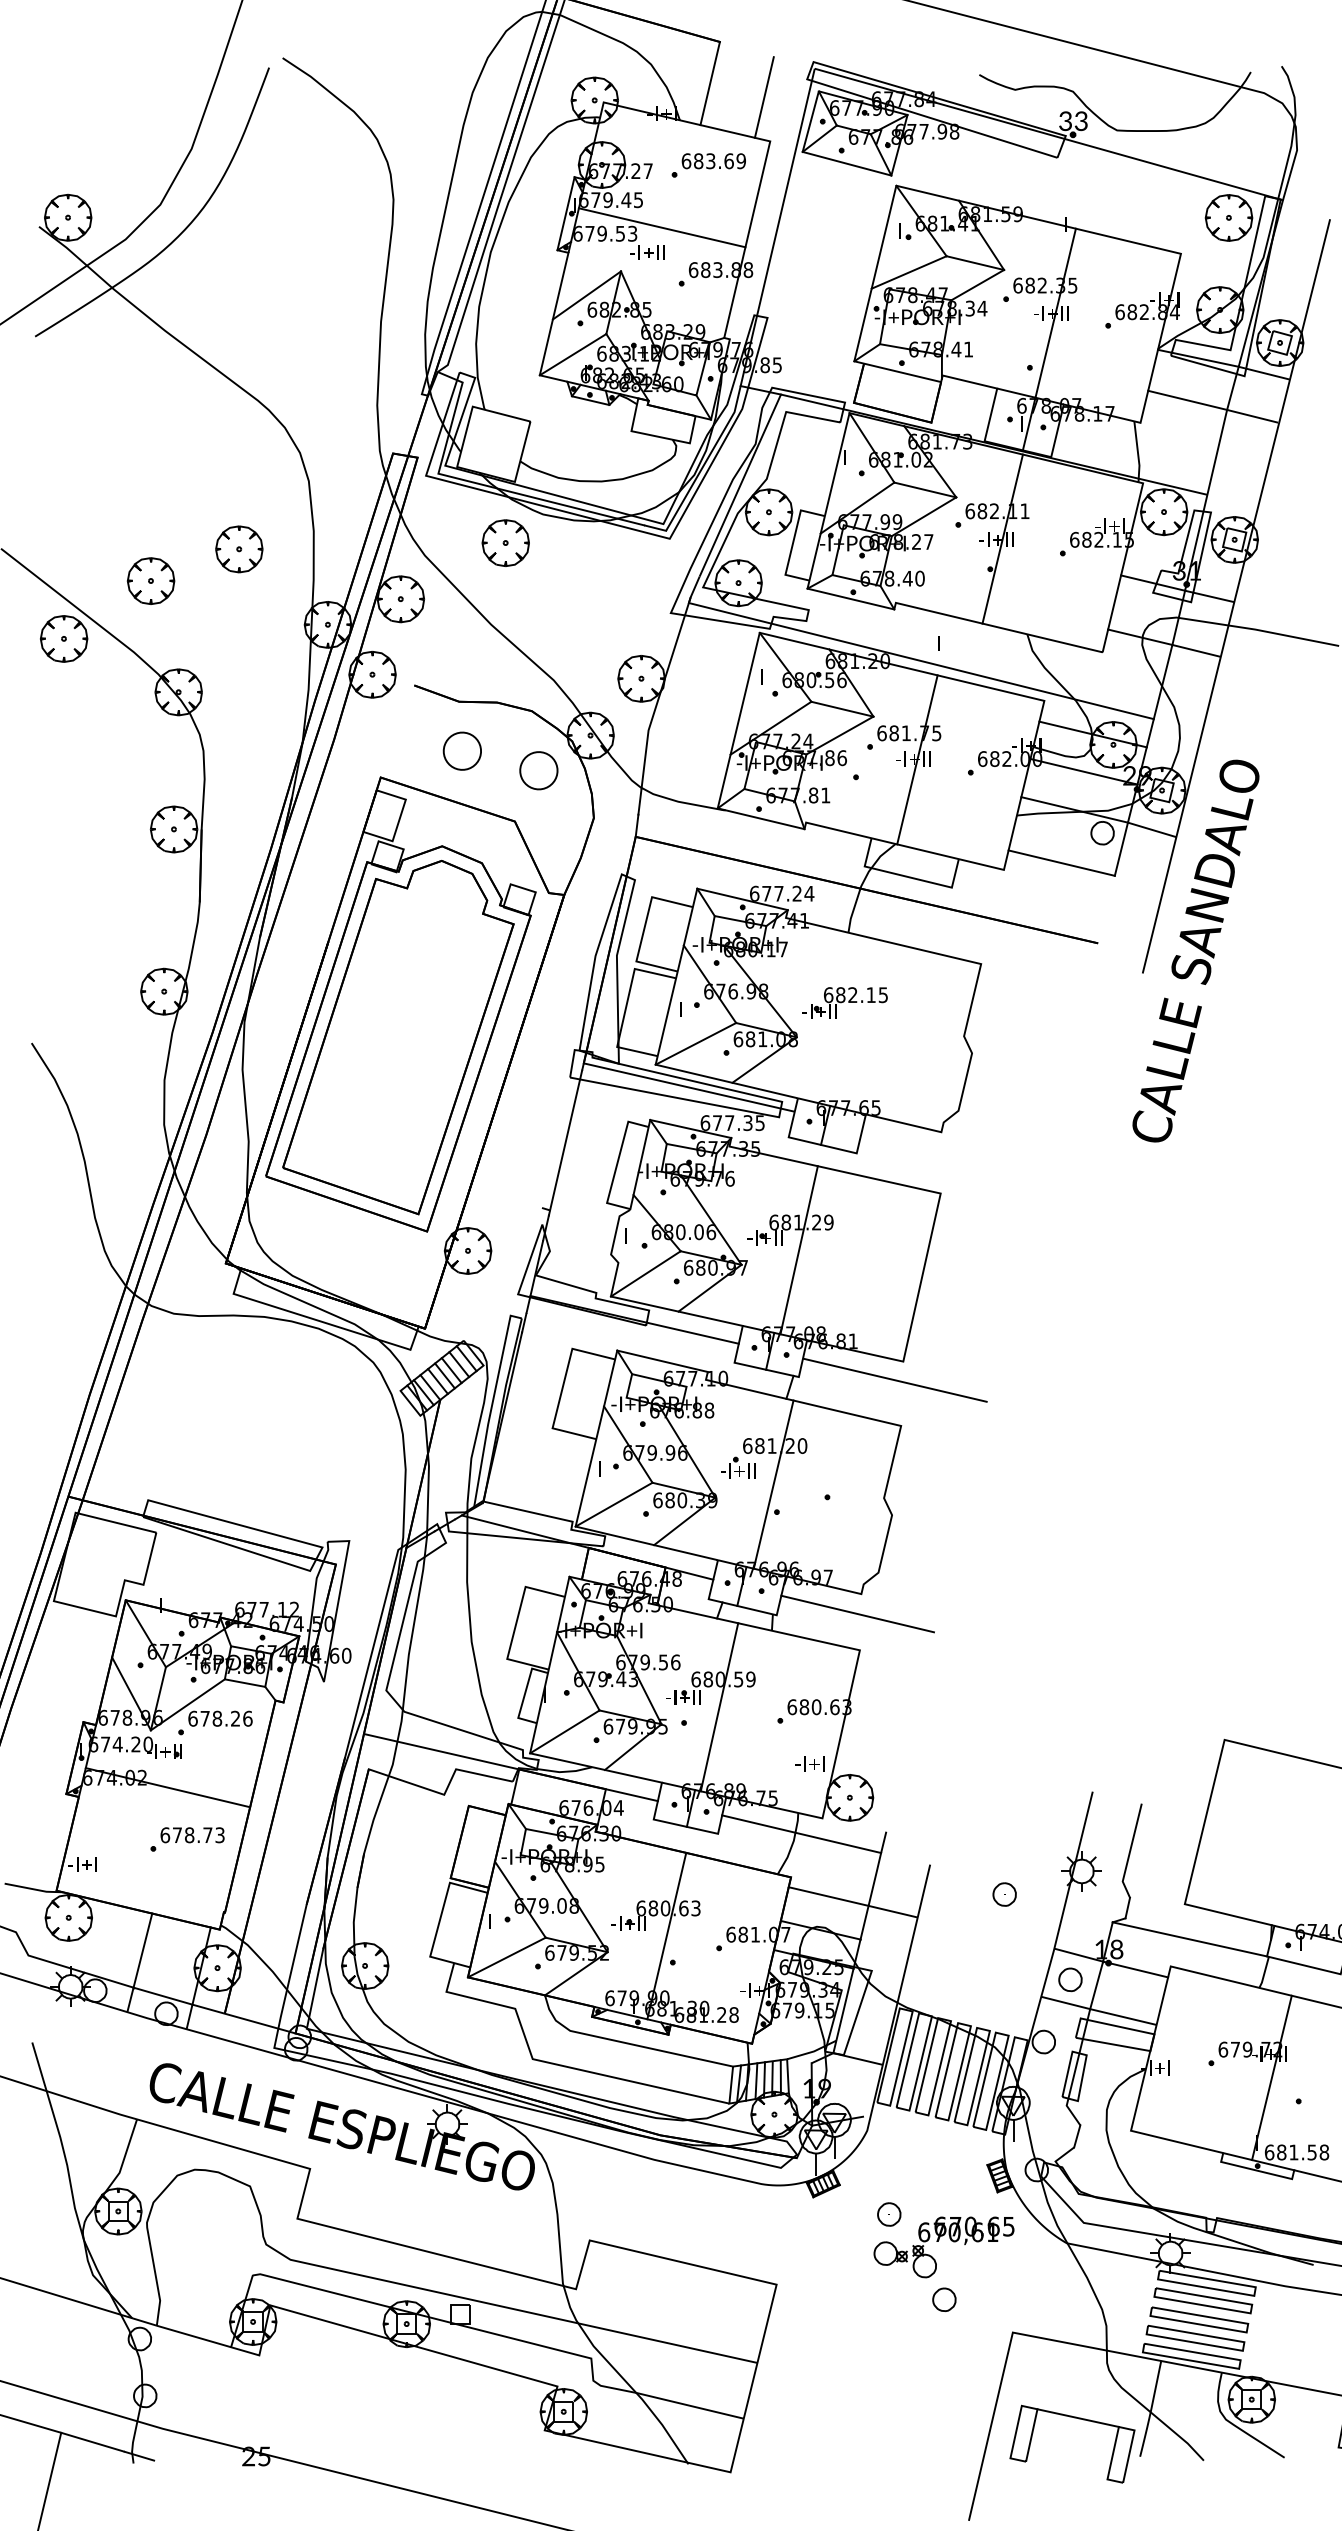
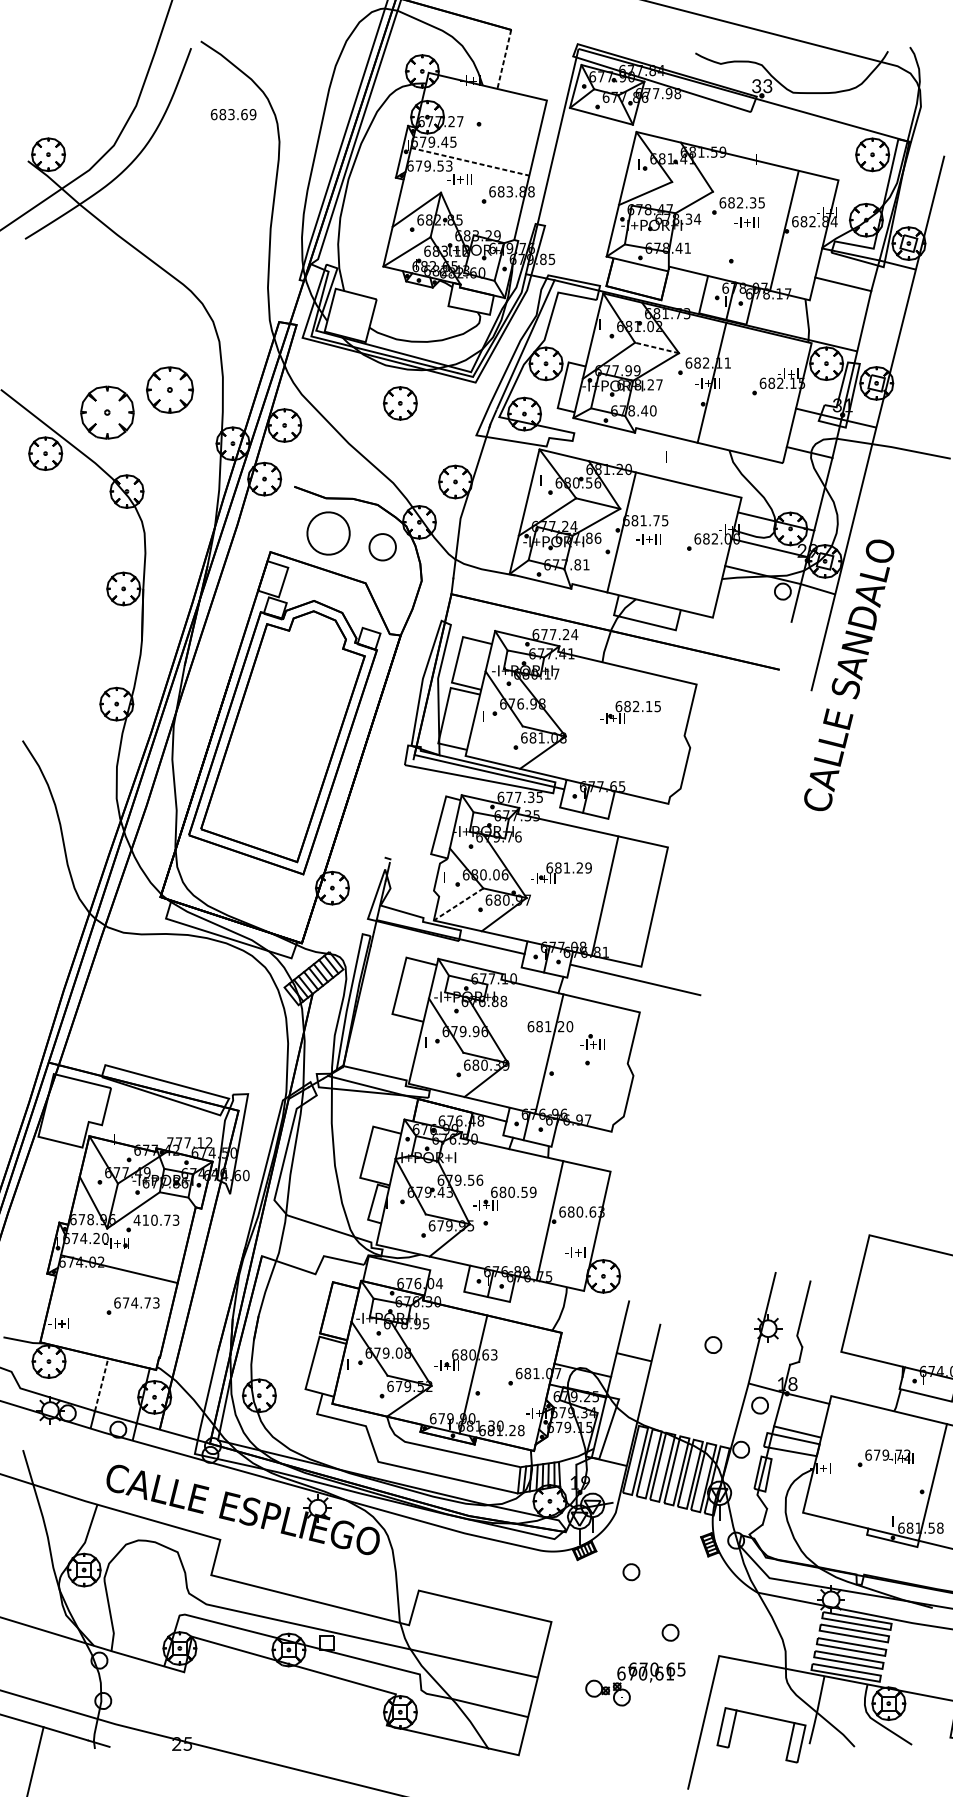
line: (710, 83) -> (504, 59), solid -> dashed
line: (763, 97) -> (542, 69), removed
text: (713, 161) -> (233, 114), moved
line: (662, 227) -> (470, 161), solid -> dashed
line: (975, 263) -> (692, 187), removed
line: (1055, 312) -> (784, 230), moved
line: (1253, 415) -> (890, 295), removed
line: (925, 490) -> (657, 348), solid -> dashed
part: (505, 542) -> (400, 402), moved
part: (239, 549) -> (170, 390), size x1.4
part: (150, 580) -> (106, 412), size x1.6
line: (1196, 650) -> (849, 461), removed
line: (920, 661) -> (653, 469), removed
part: (461, 750) -> (327, 532), size x1.6
line: (917, 759) -> (621, 532), moved
line: (1061, 862) -> (753, 612), removed
part: (844, 1002) -> (630, 711), moved
line: (695, 1043) -> (493, 740), removed
line: (565, 1142) -> (401, 811), removed
line: (798, 1250) -> (604, 896), moved
line: (645, 1273) -> (458, 904), solid -> dashed
part: (738, 1467) -> (592, 1041), moved
line: (613, 1504) -> (435, 1068), removed
text: (239, 1609) -> (170, 1142), 677.12 -> 777.12
line: (857, 1613) -> (608, 1145), removed
line: (719, 1707) -> (549, 1220), moved
text: (220, 1718) -> (156, 1220), 678.26 -> 410.73
line: (564, 1731) -> (400, 1229), removed
line: (510, 1767) -> (362, 1254), removed
line: (801, 1834) -> (569, 1302), removed
text: (189, 1835) -> (134, 1303), 678.73 -> 674.73
line: (828, 1896) -> (588, 1346), removed
line: (1189, 1939) -> (844, 1376), removed
line: (143, 1950) -> (102, 1384), solid -> dashed
line: (506, 1957) -> (359, 1389), removed
line: (1065, 2002) -> (756, 1421), removed
line: (1271, 2077) -> (932, 1482), moved
part: (938, 2241) -> (631, 1680), moved

